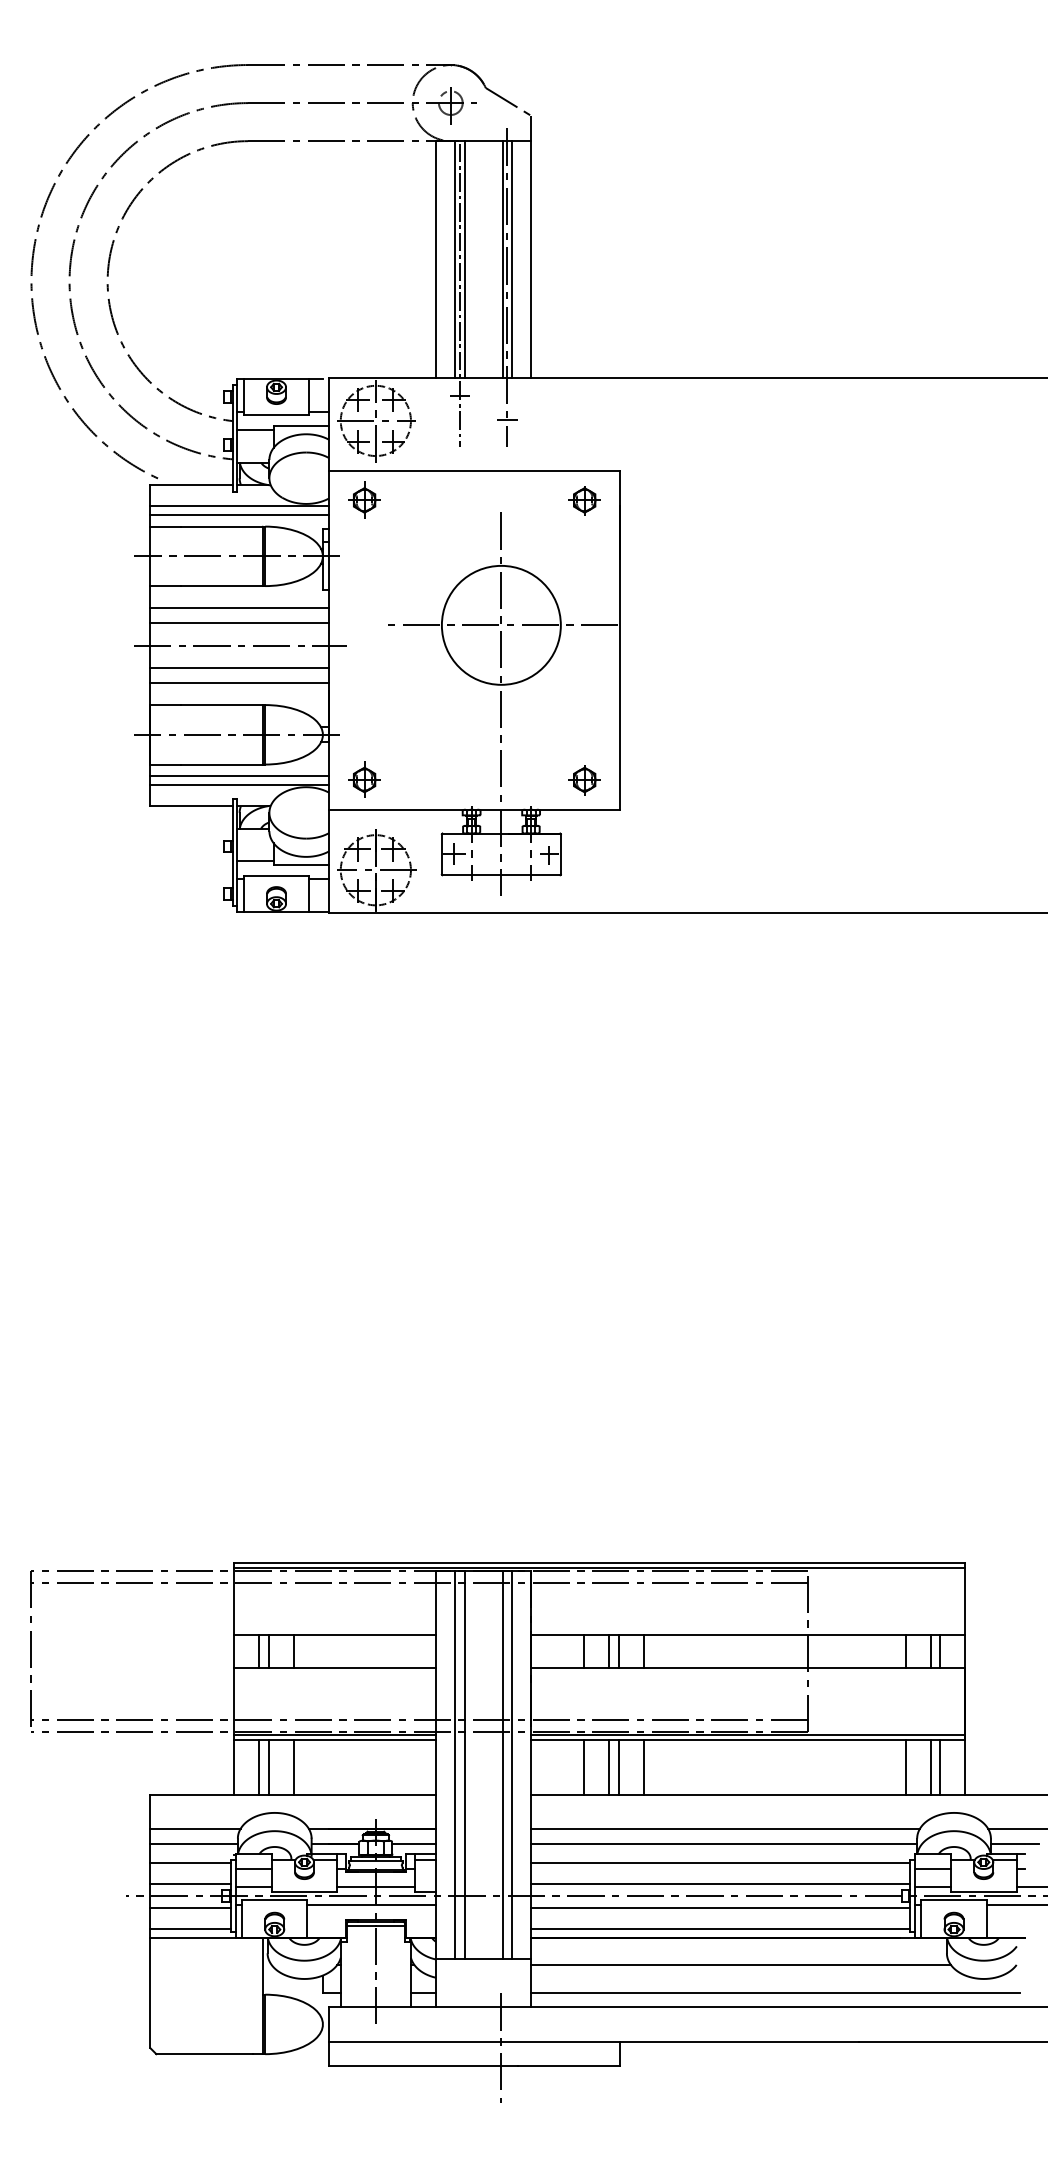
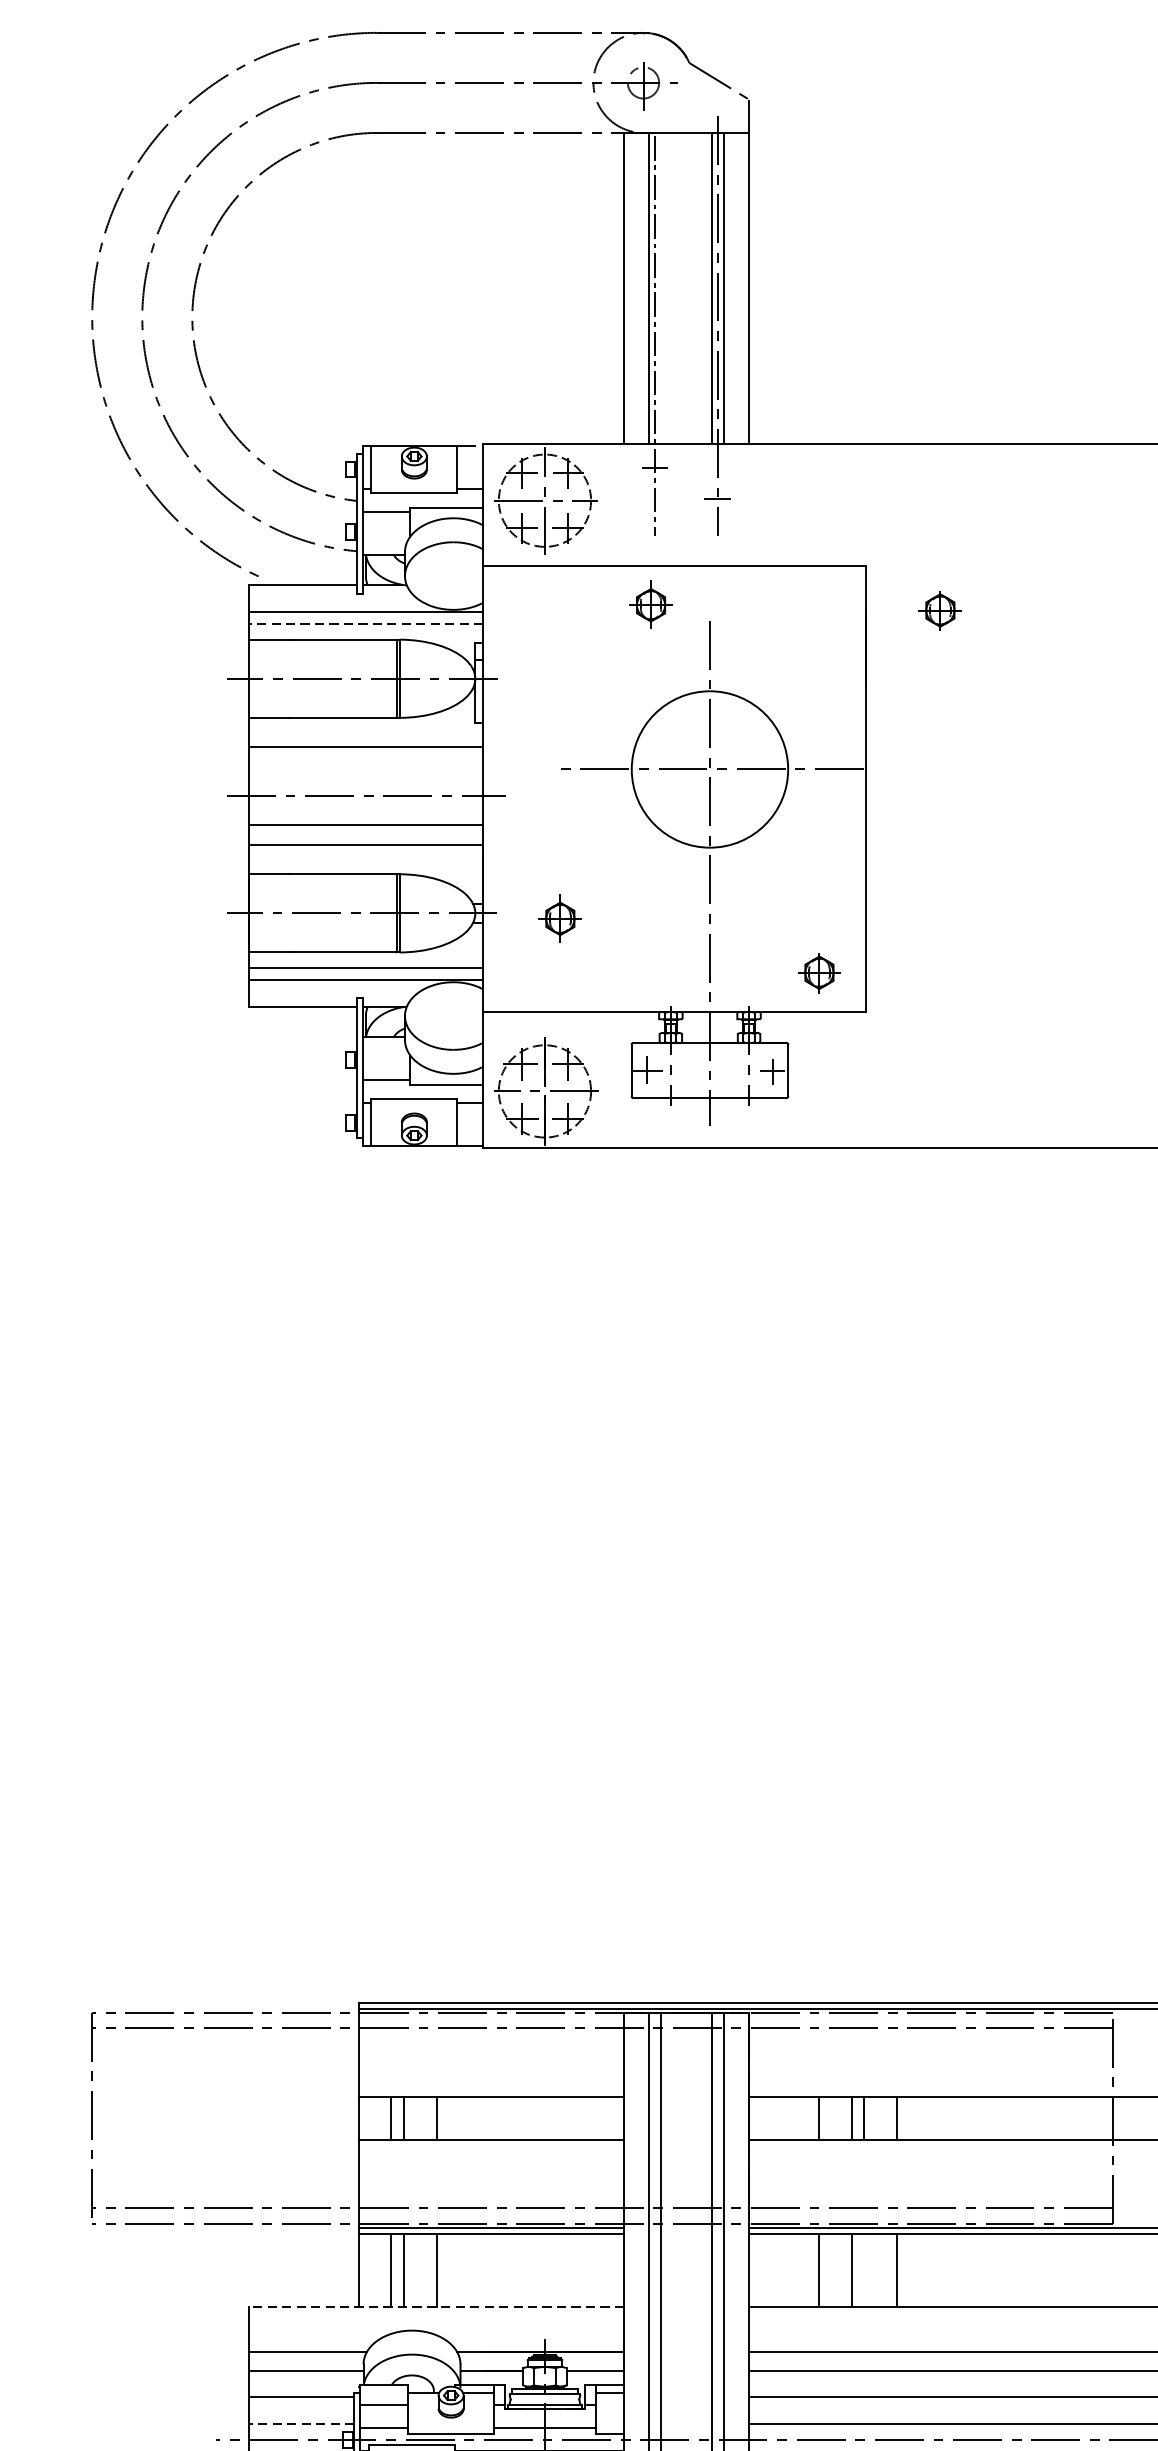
line: (464, 259) -> (661, 288), removed
part: (364, 499) -> (650, 604), moved
part: (584, 500) -> (940, 610), moved
line: (239, 514) -> (365, 623), solid -> dashed
line: (239, 623) -> (365, 767), removed
part: (364, 779) -> (560, 918), moved
line: (618, 1766) -> (863, 2269), removed
line: (293, 1794) -> (436, 2306), solid -> dashed
line: (190, 1884) -> (301, 2424), solid -> dashed

